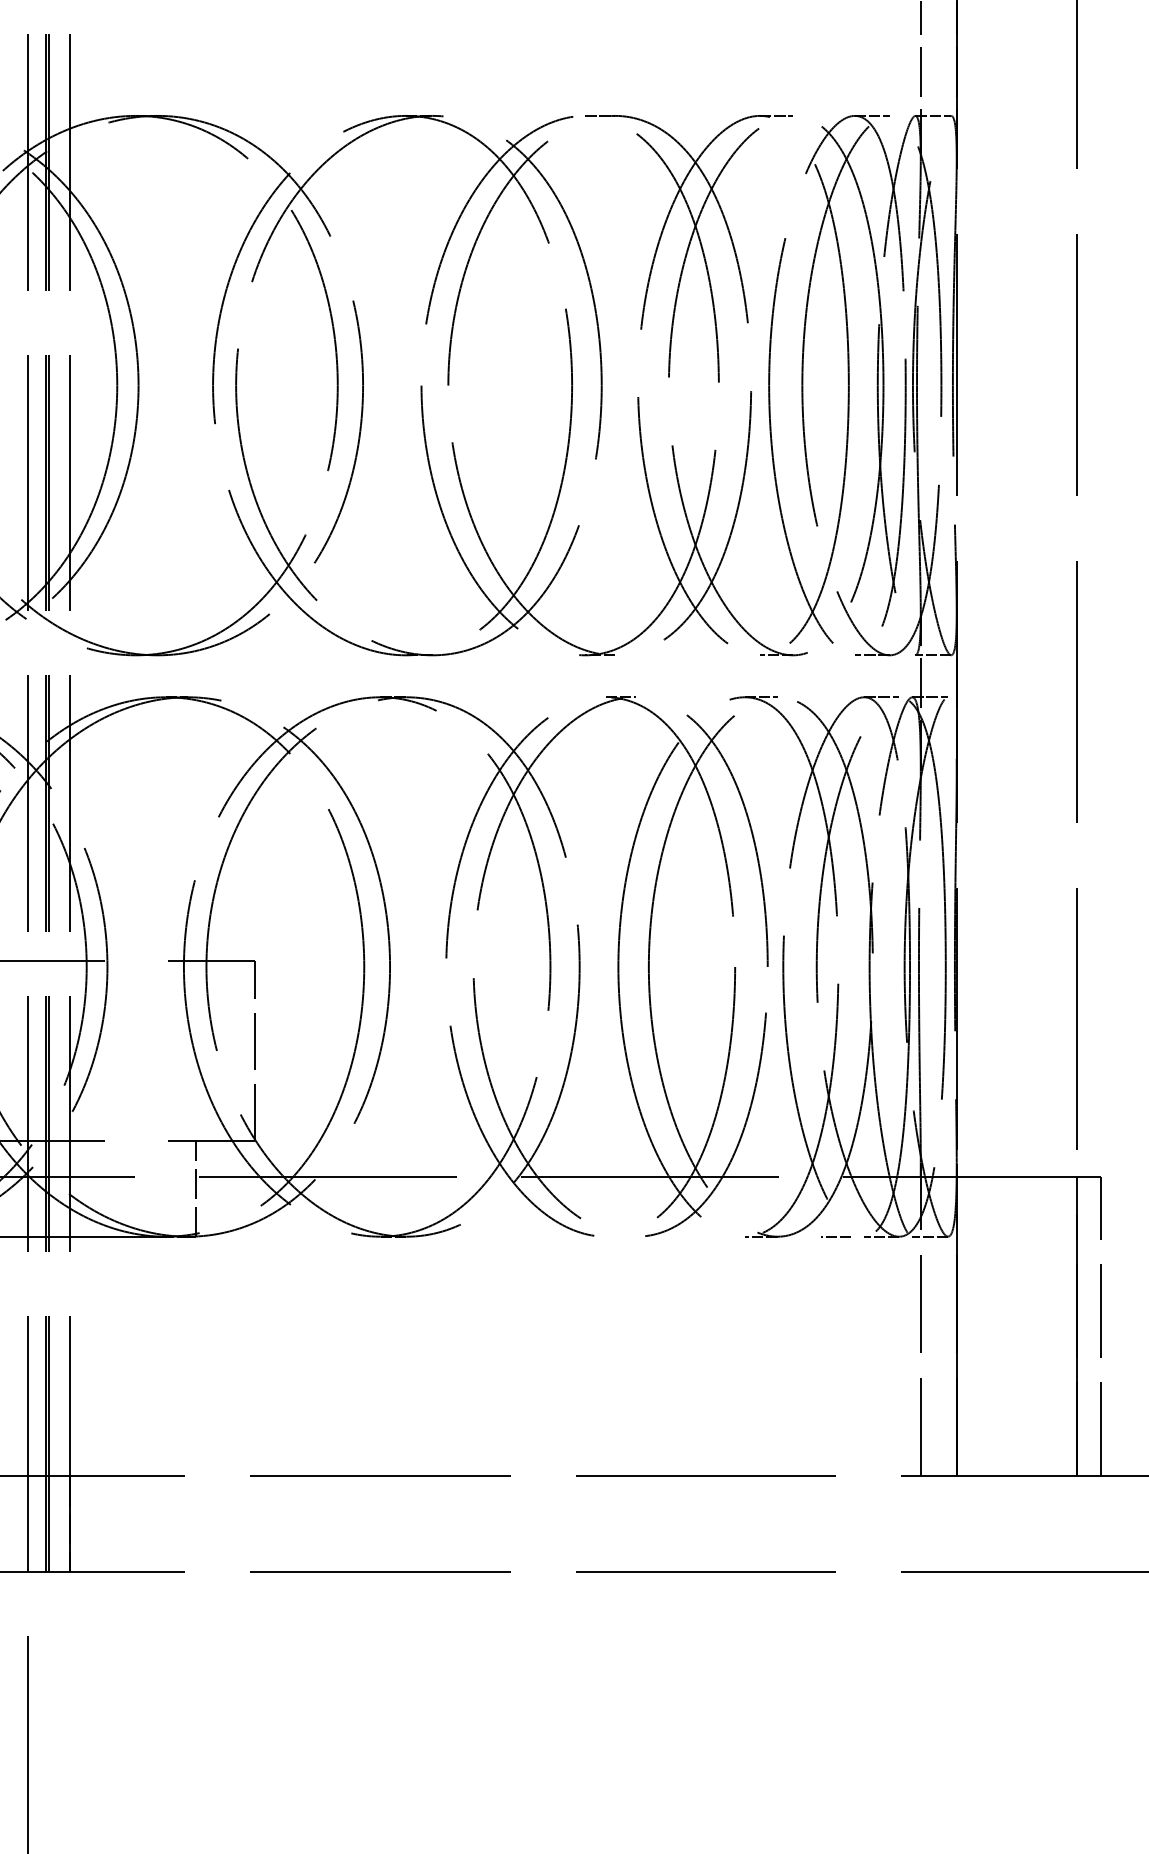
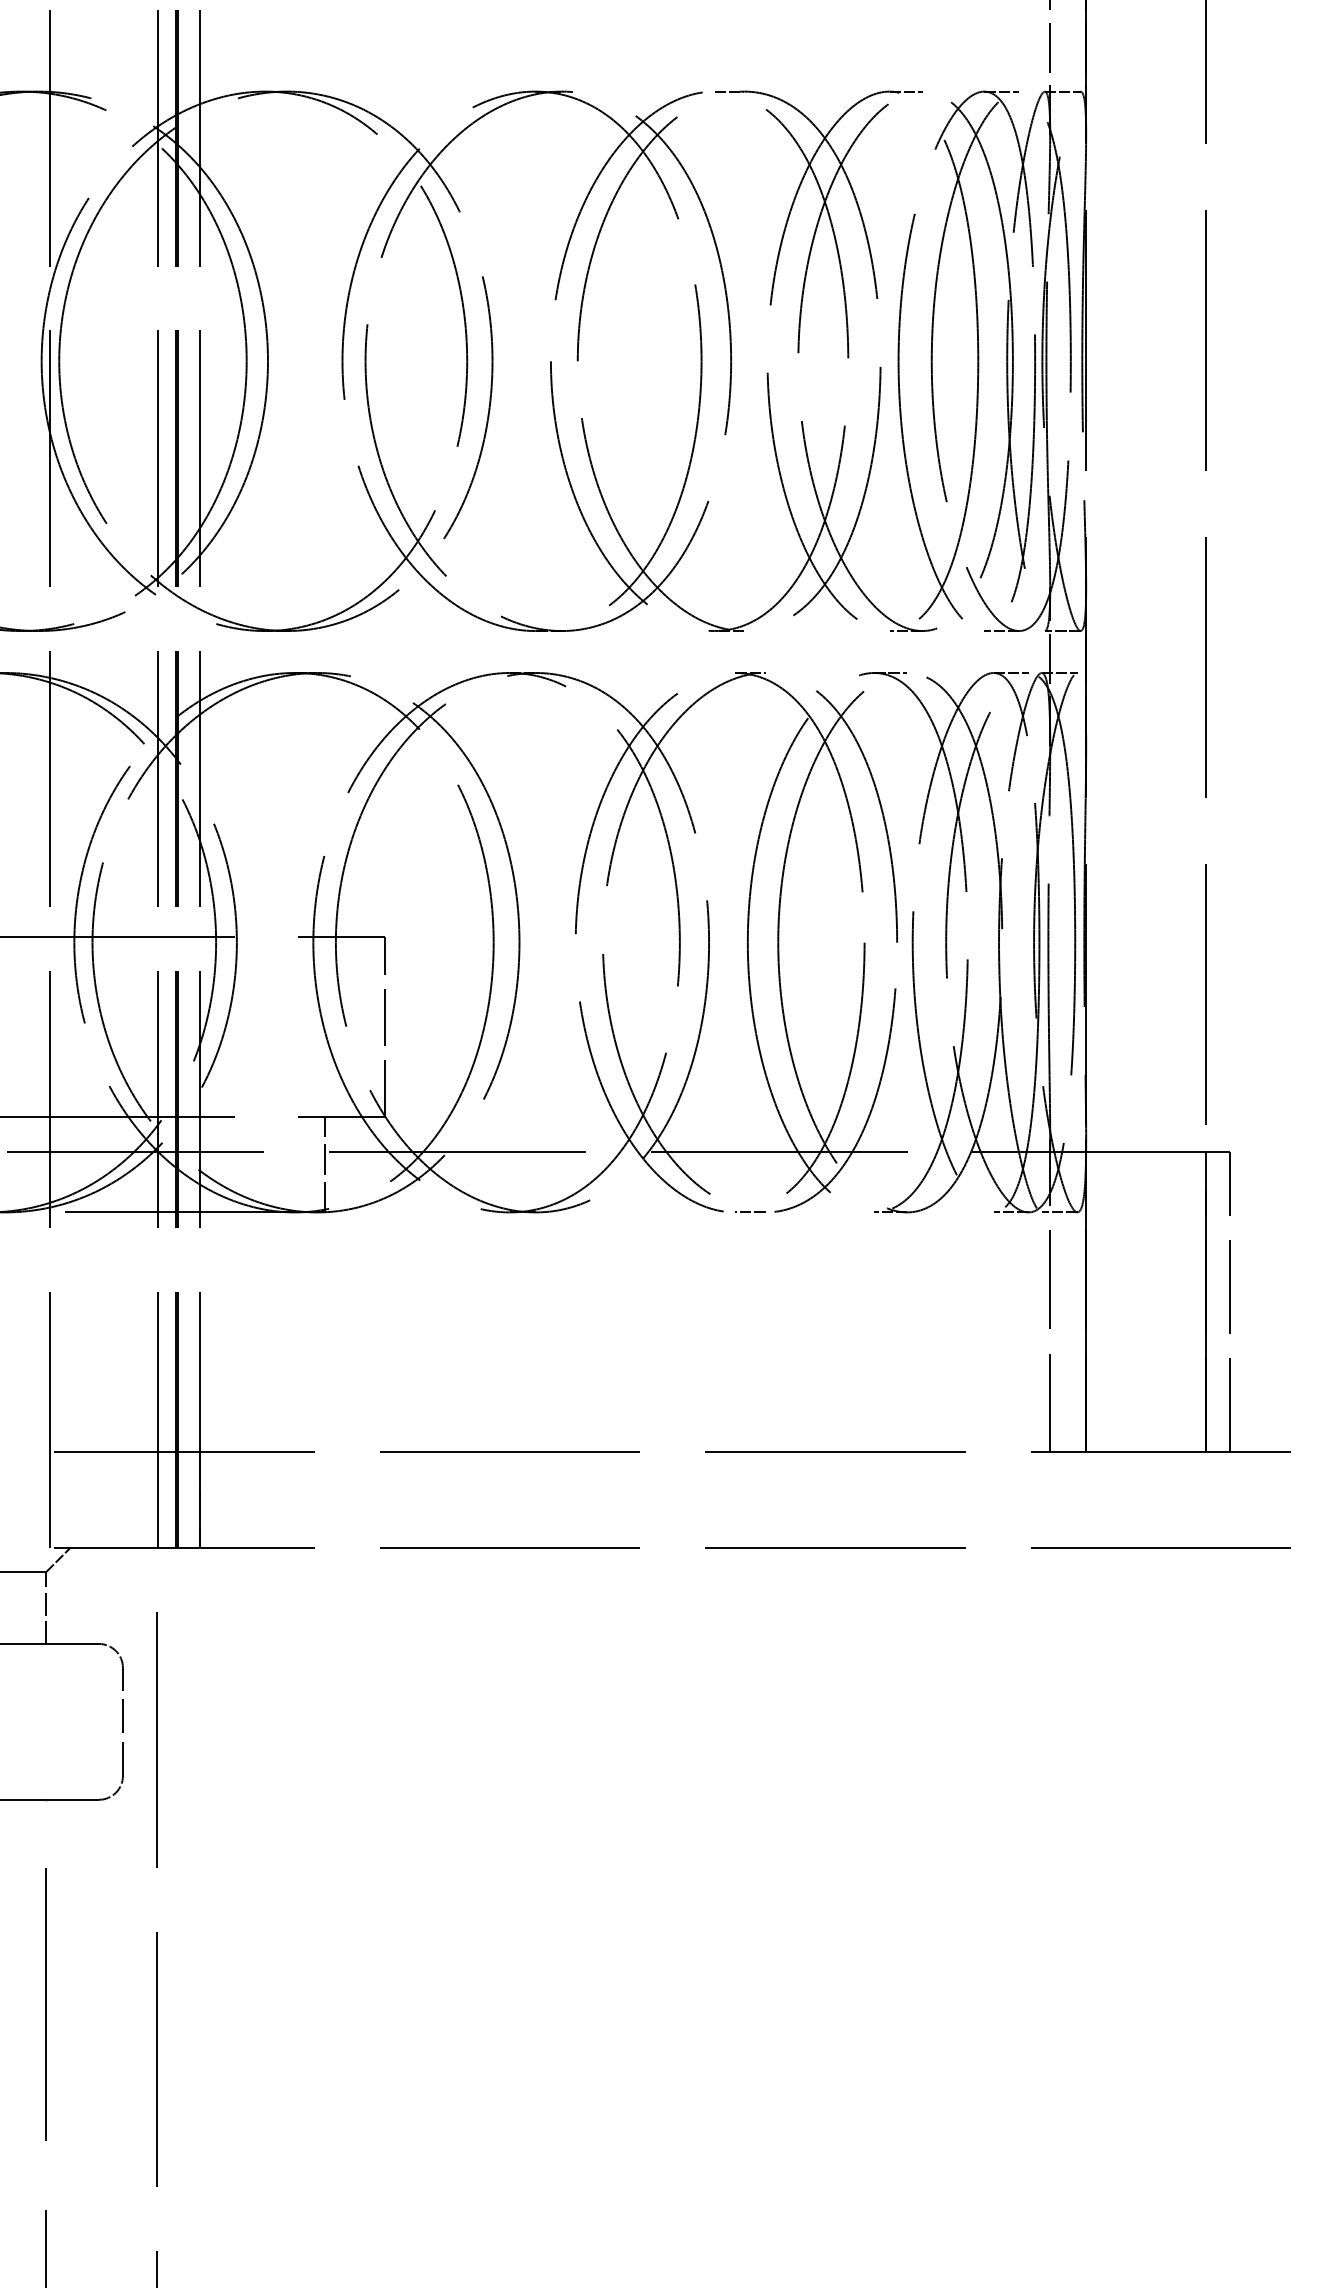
line: (836, 1235) -> (750, 1211), moved

